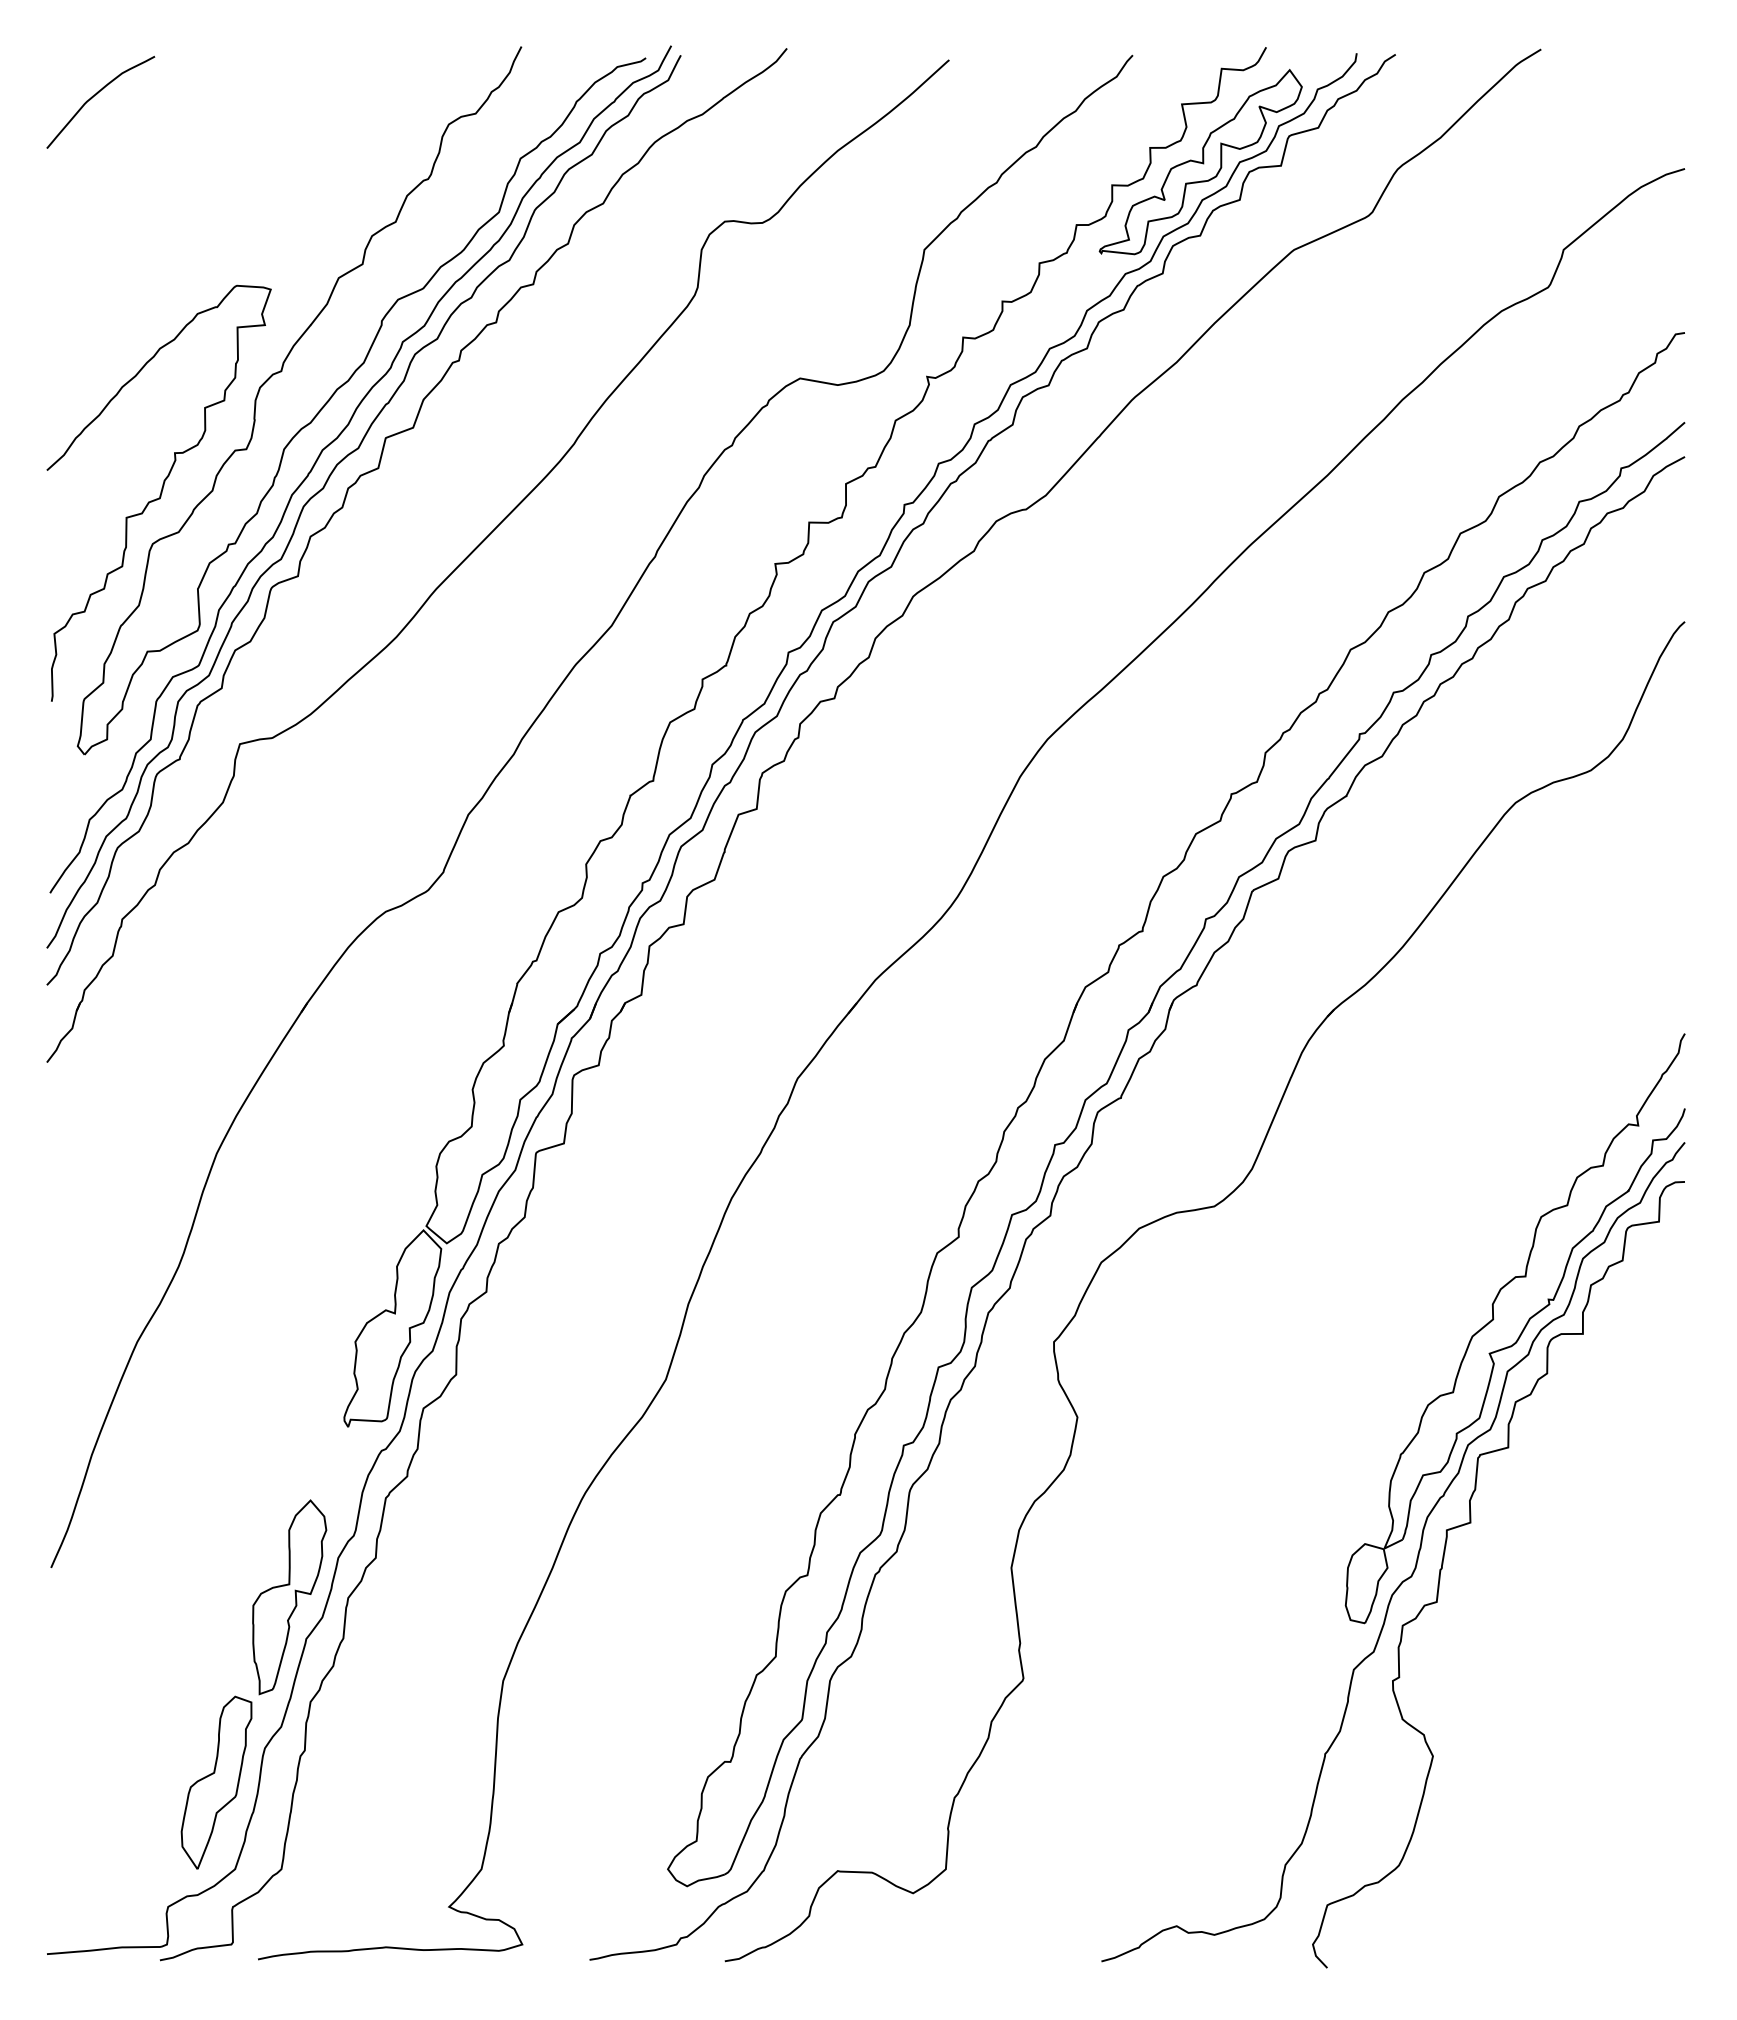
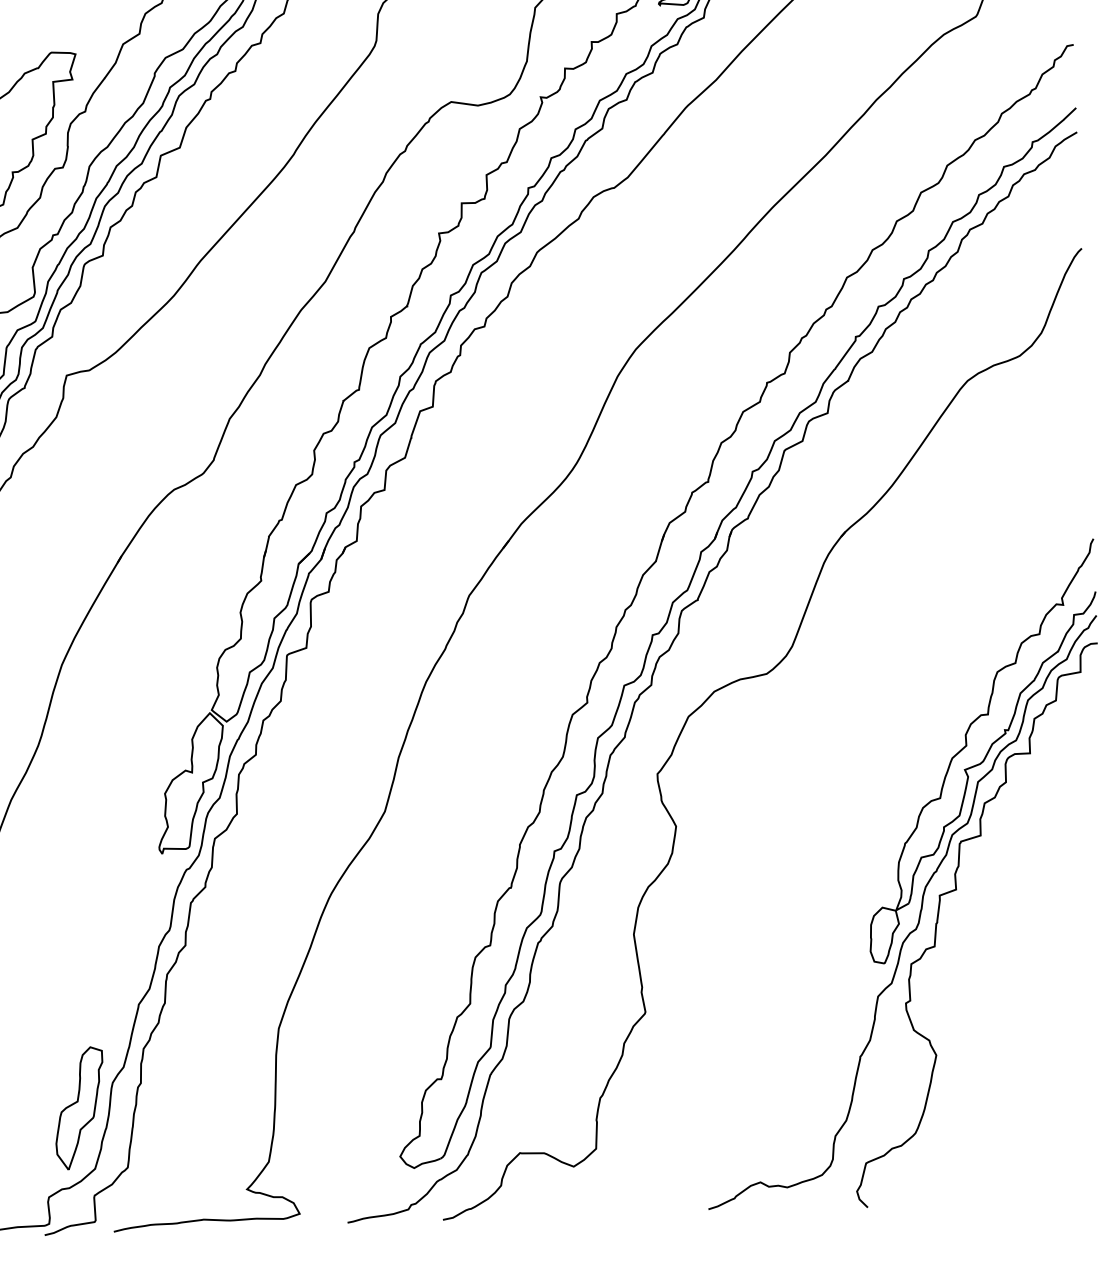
part: (289, 1597) -> (125, 975), removed

